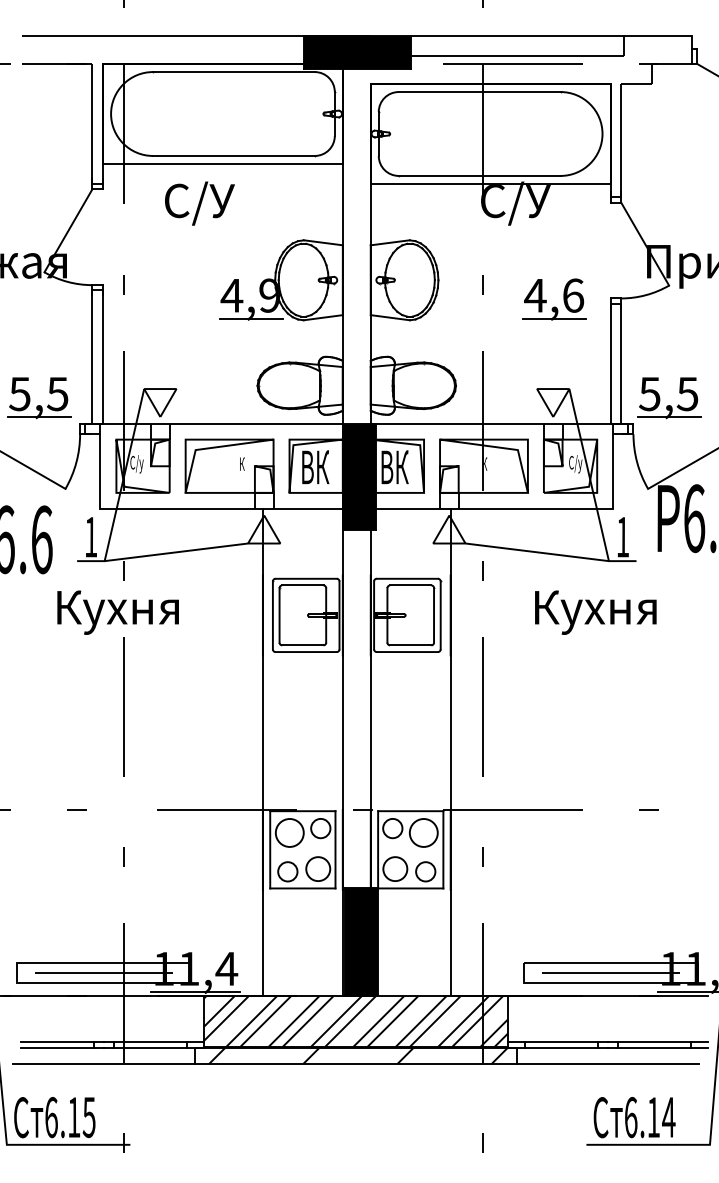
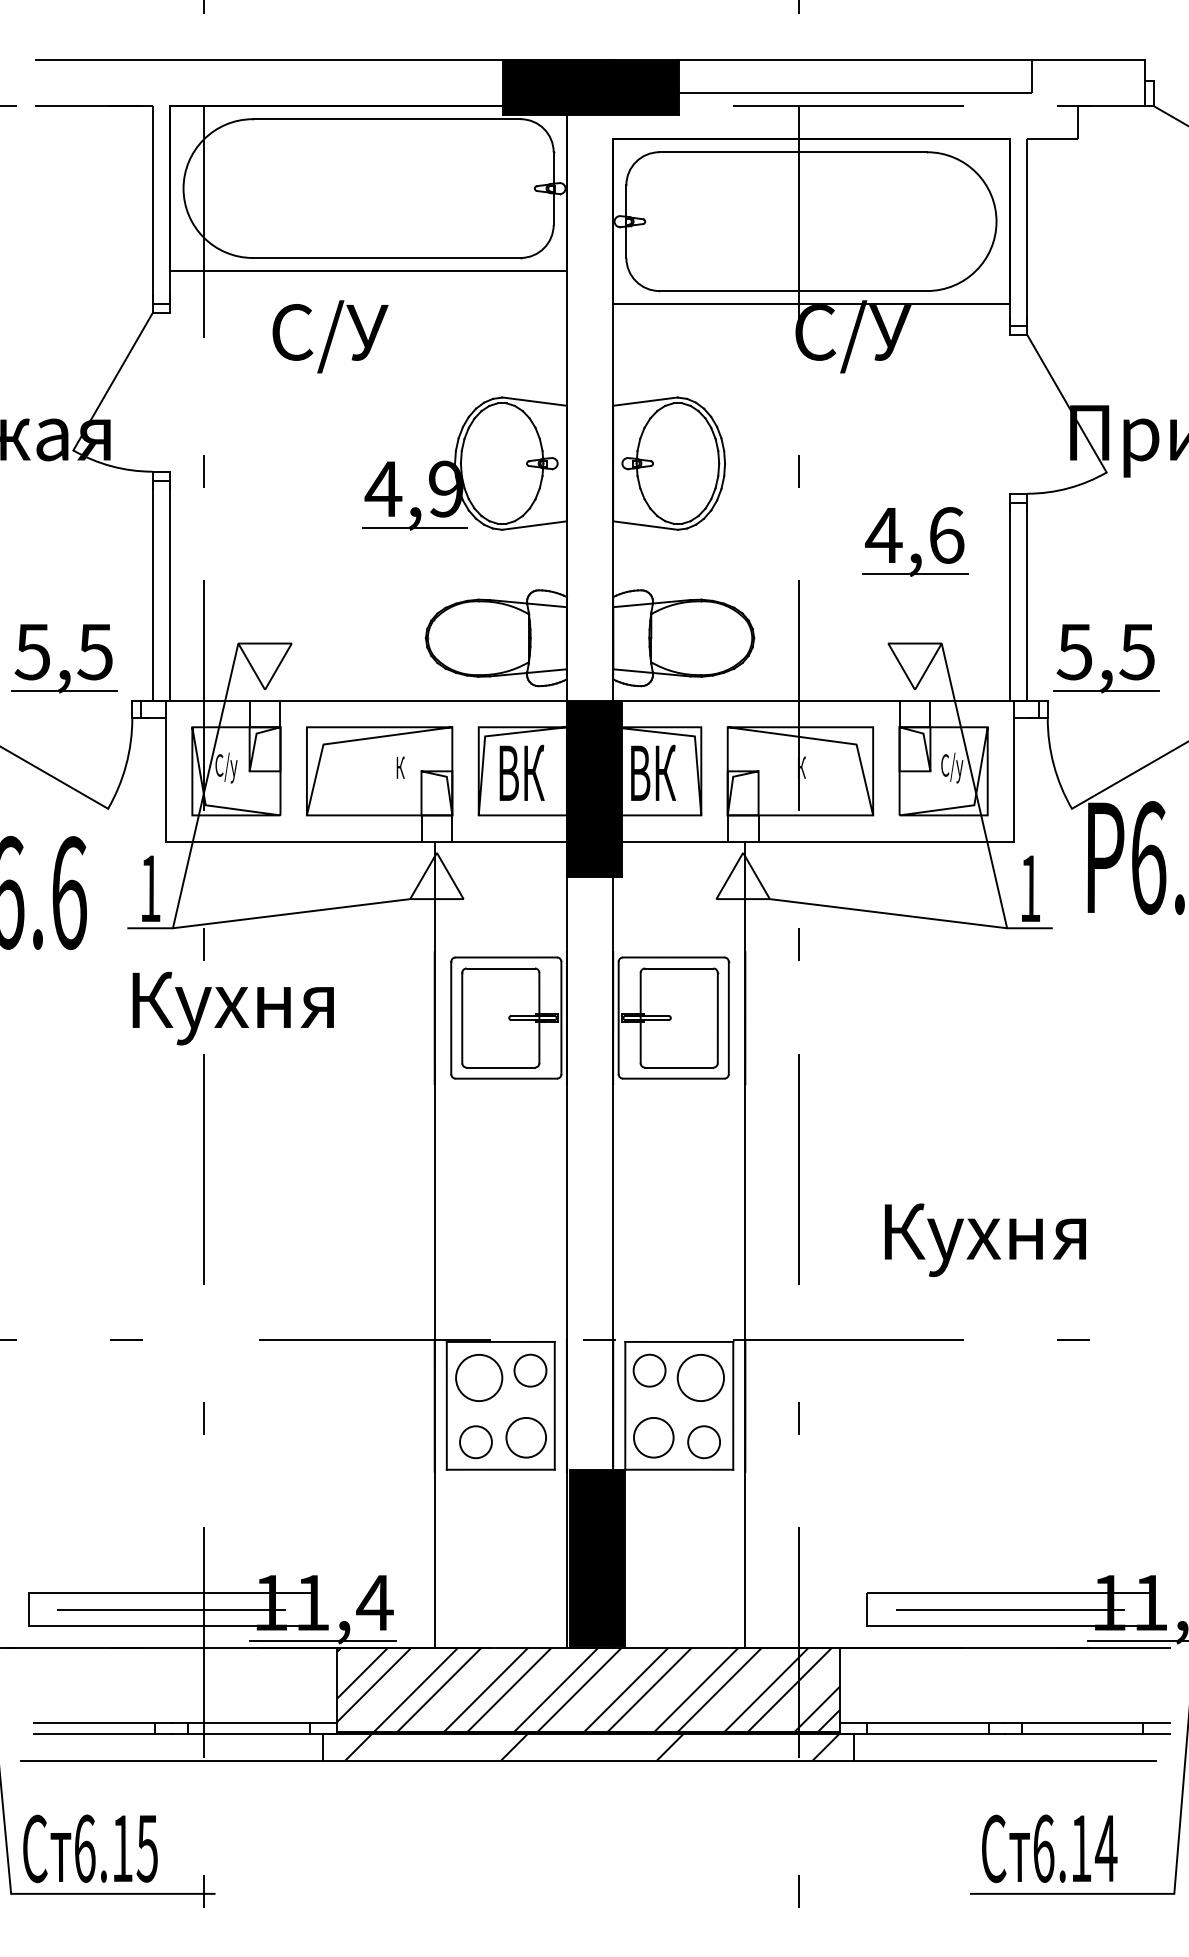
part: (554, 306) -> (915, 553), moved
text: (117, 612) -> (232, 1008), moved
text: (595, 612) -> (984, 1239), moved

